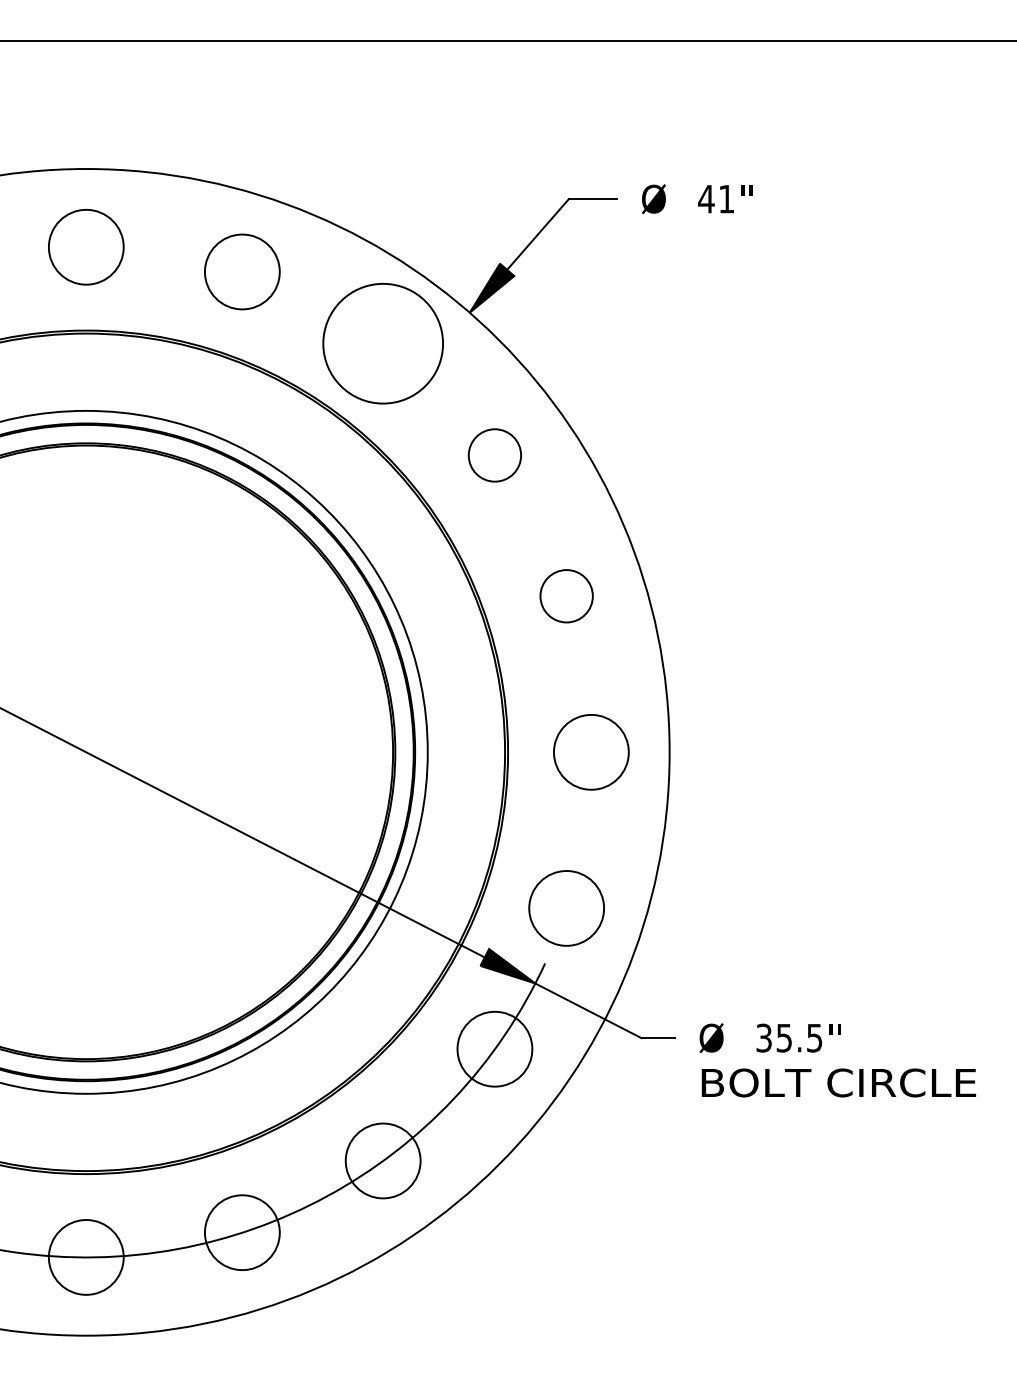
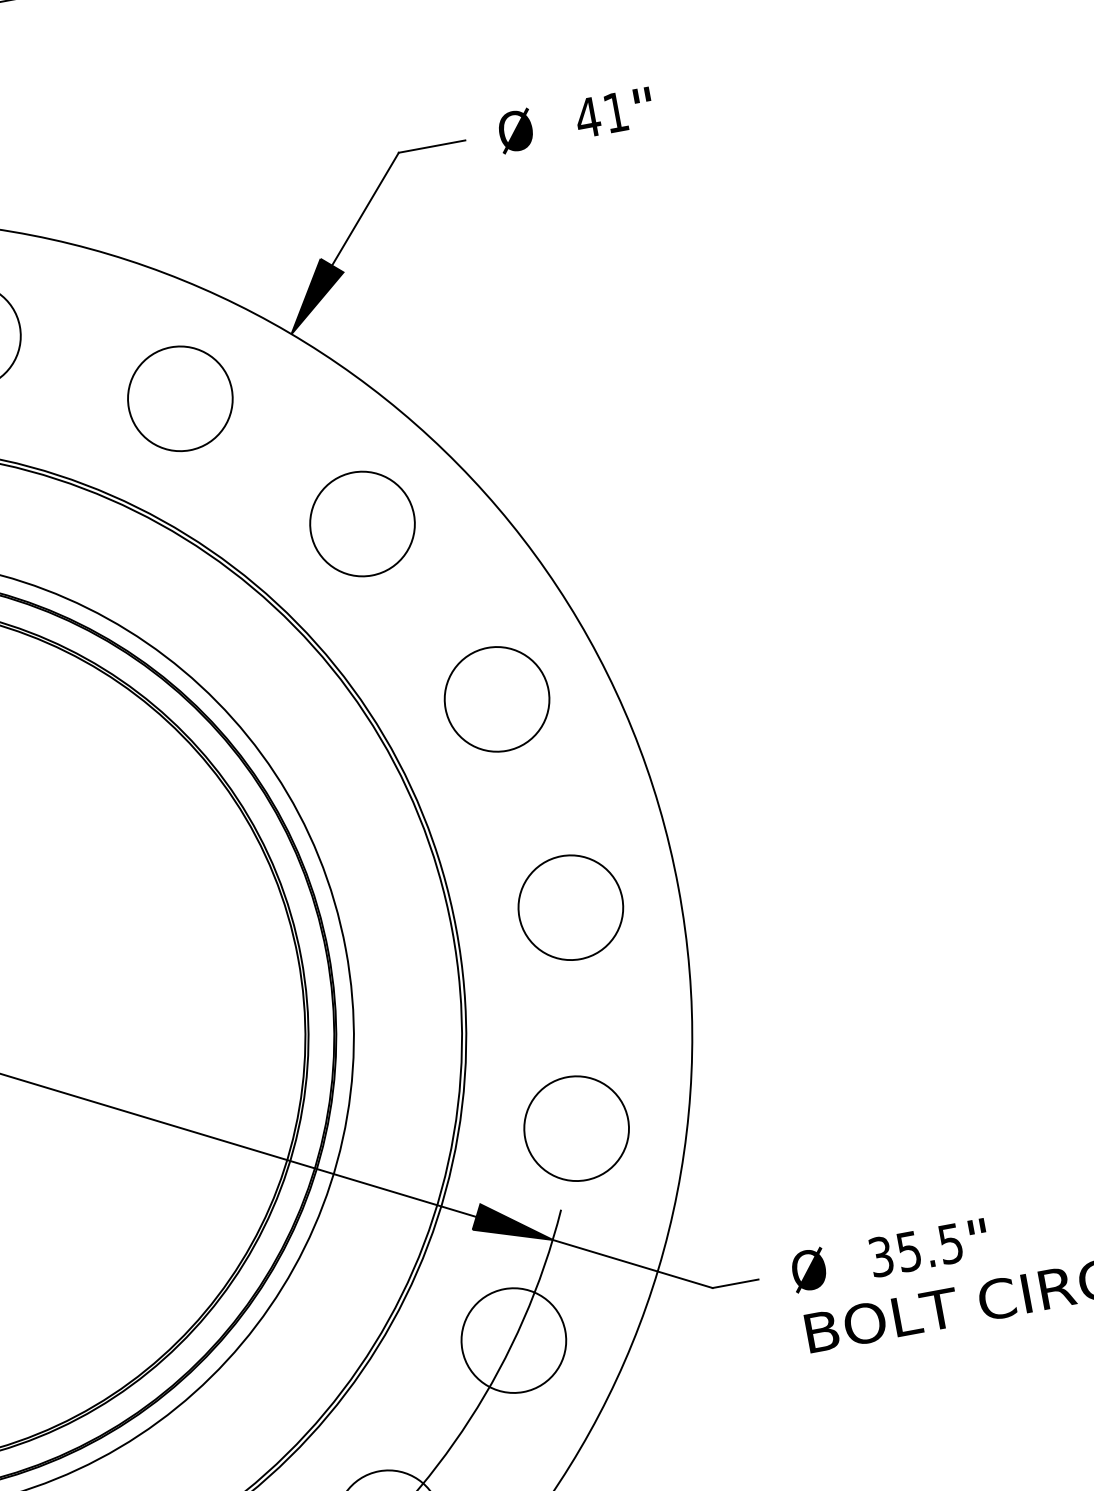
circle: (382, 343) -> (179, 398), size x0.62
circle: (494, 455) -> (361, 524), size x1.43
circle: (566, 595) -> (496, 698), size x1.43

